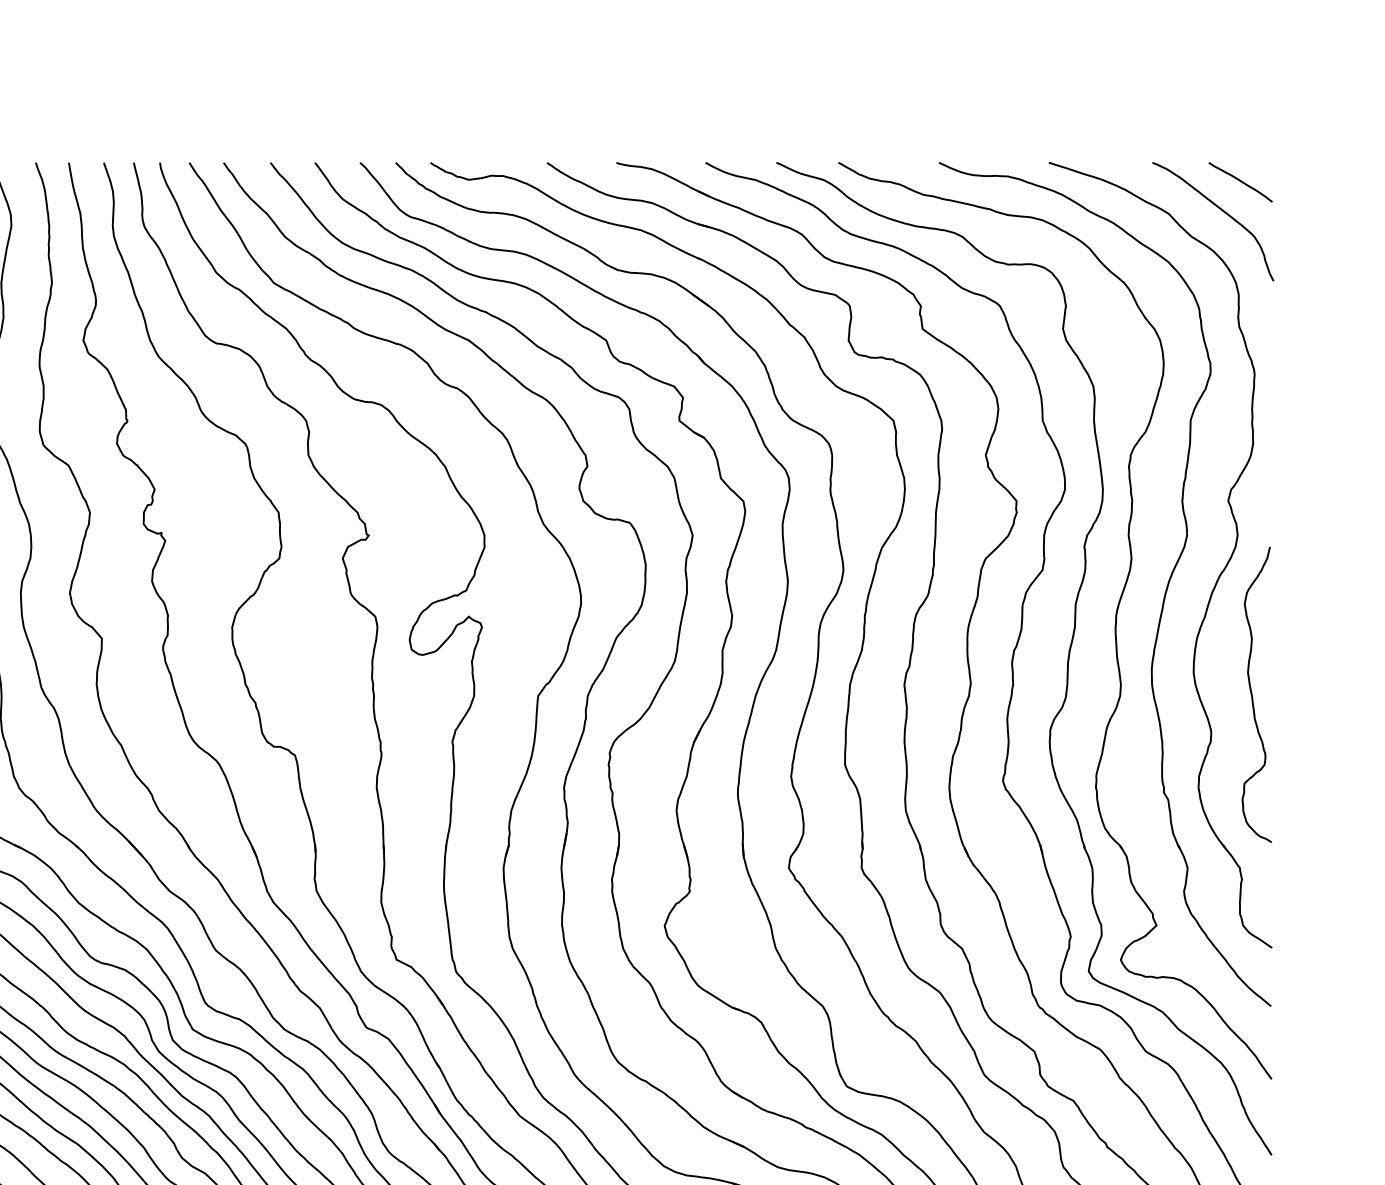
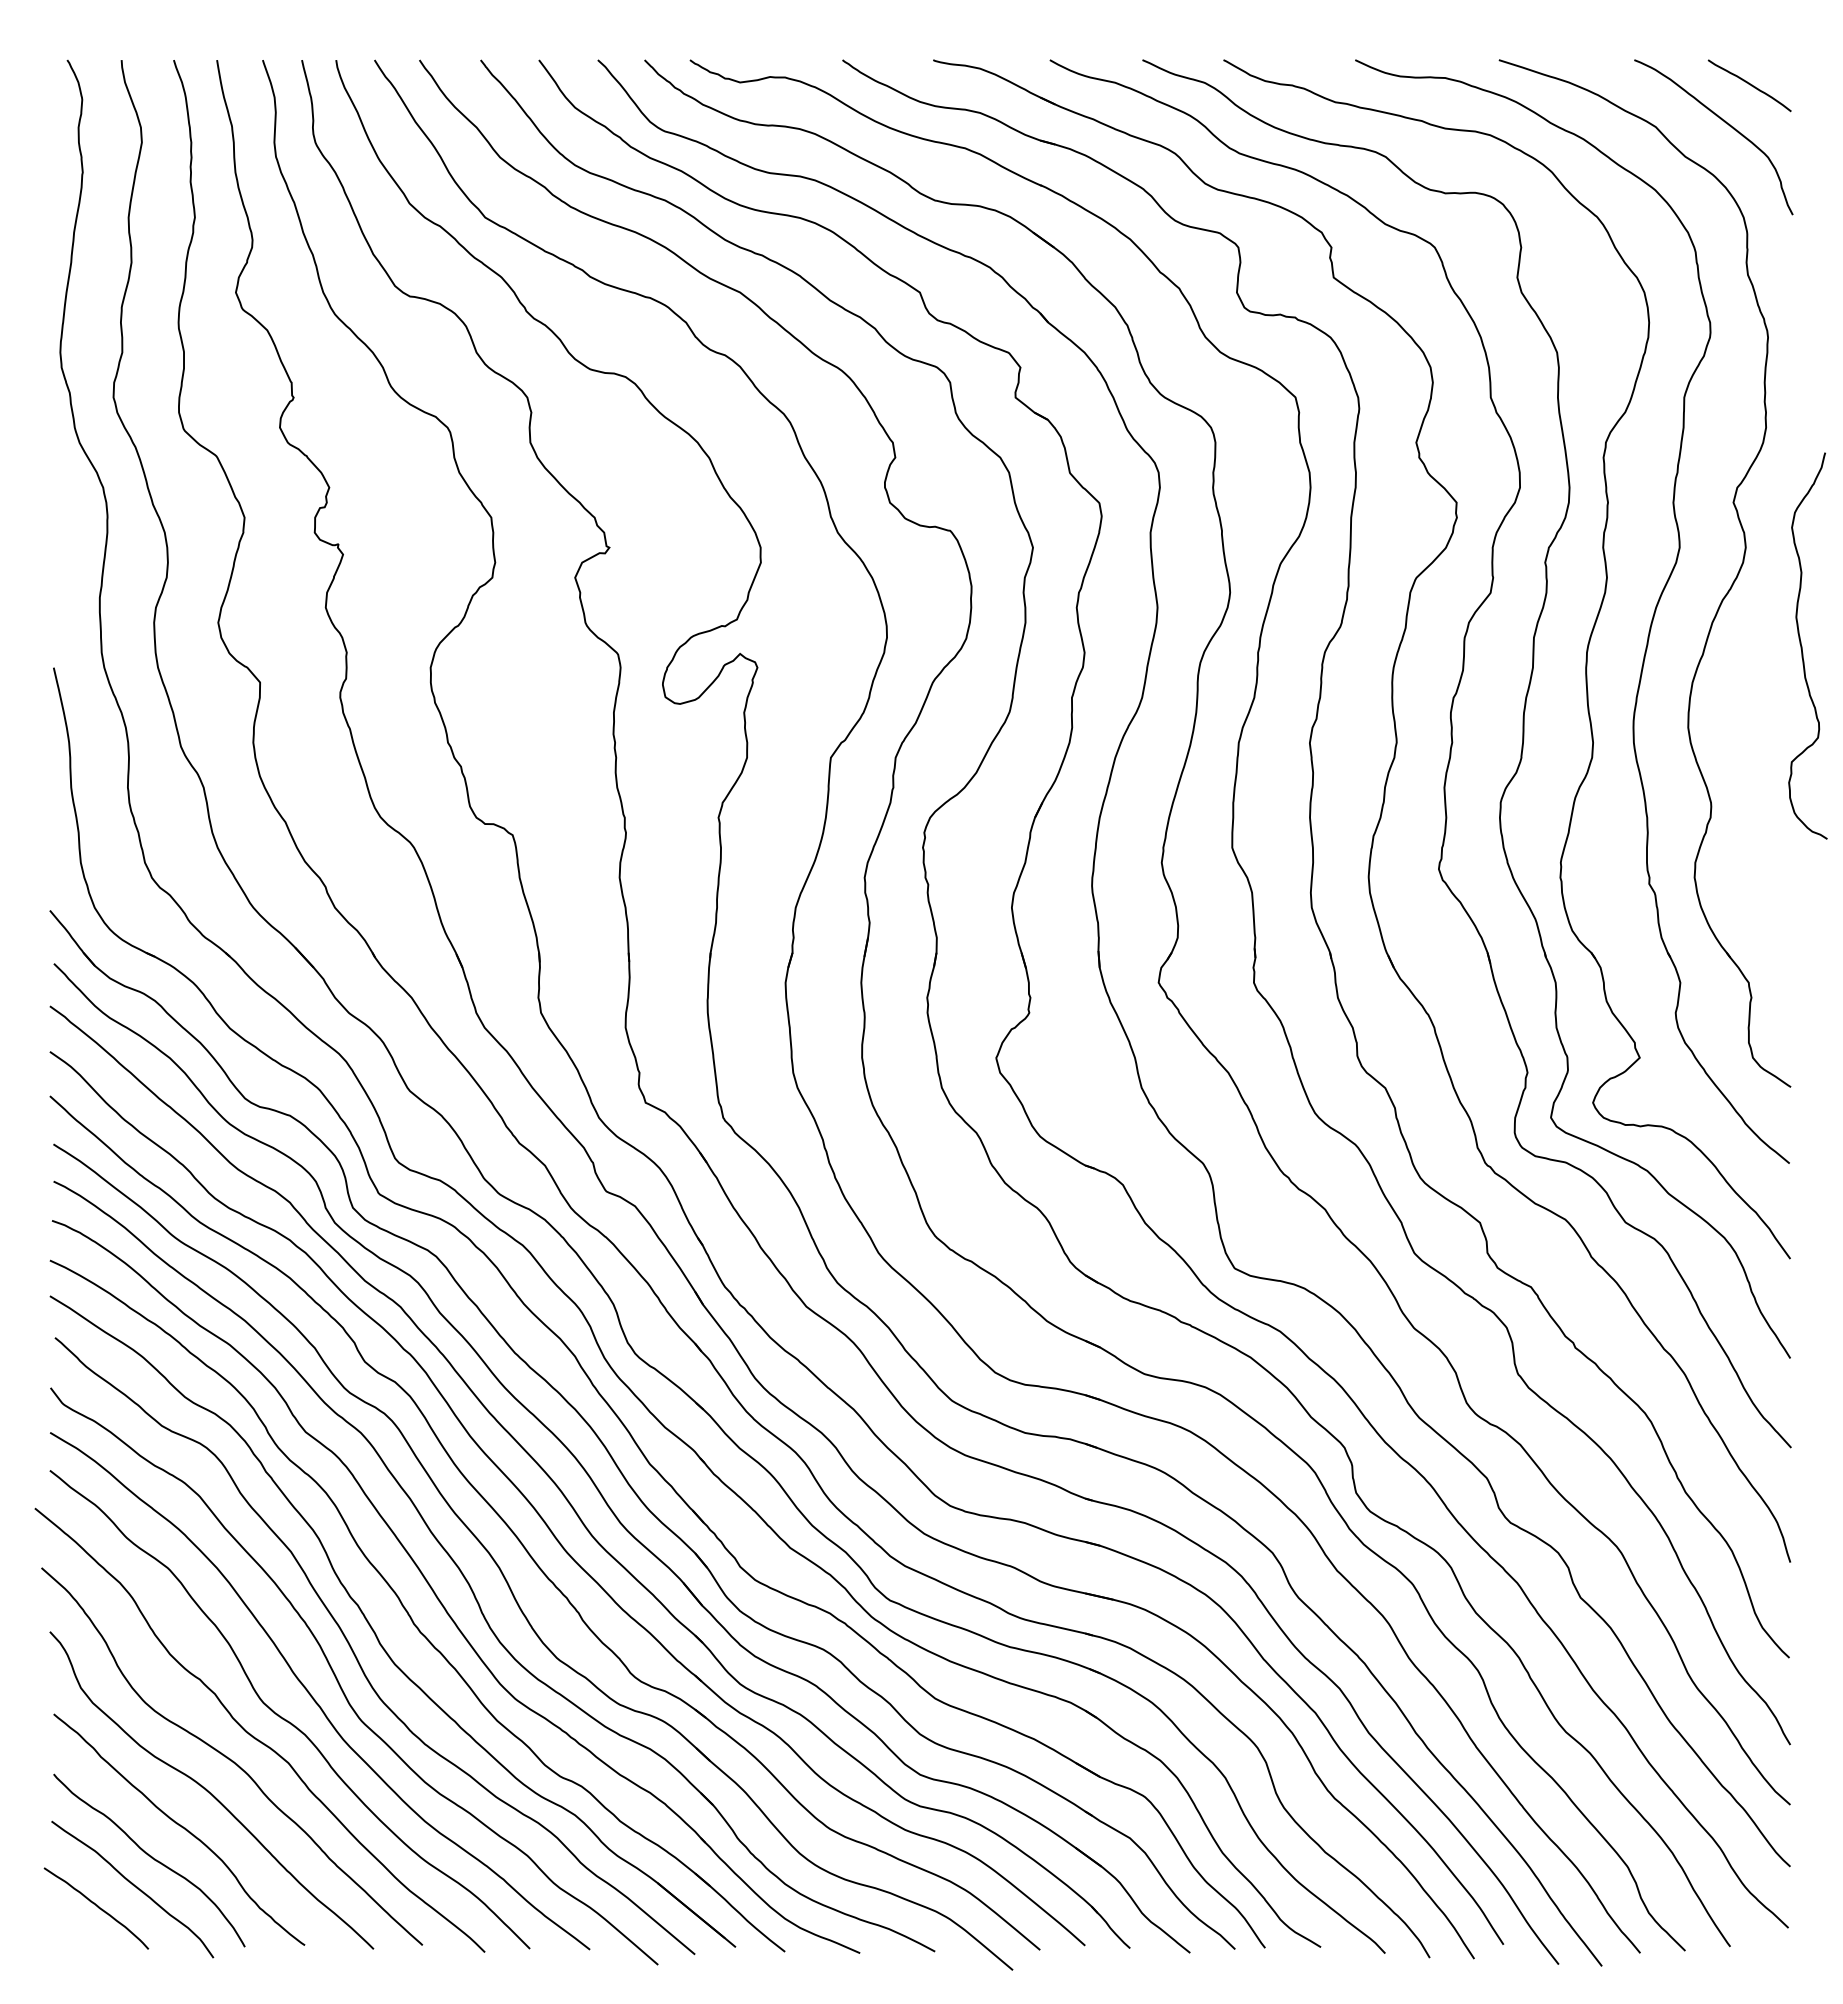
curve: (1252, 695) -> (1802, 646), moved

